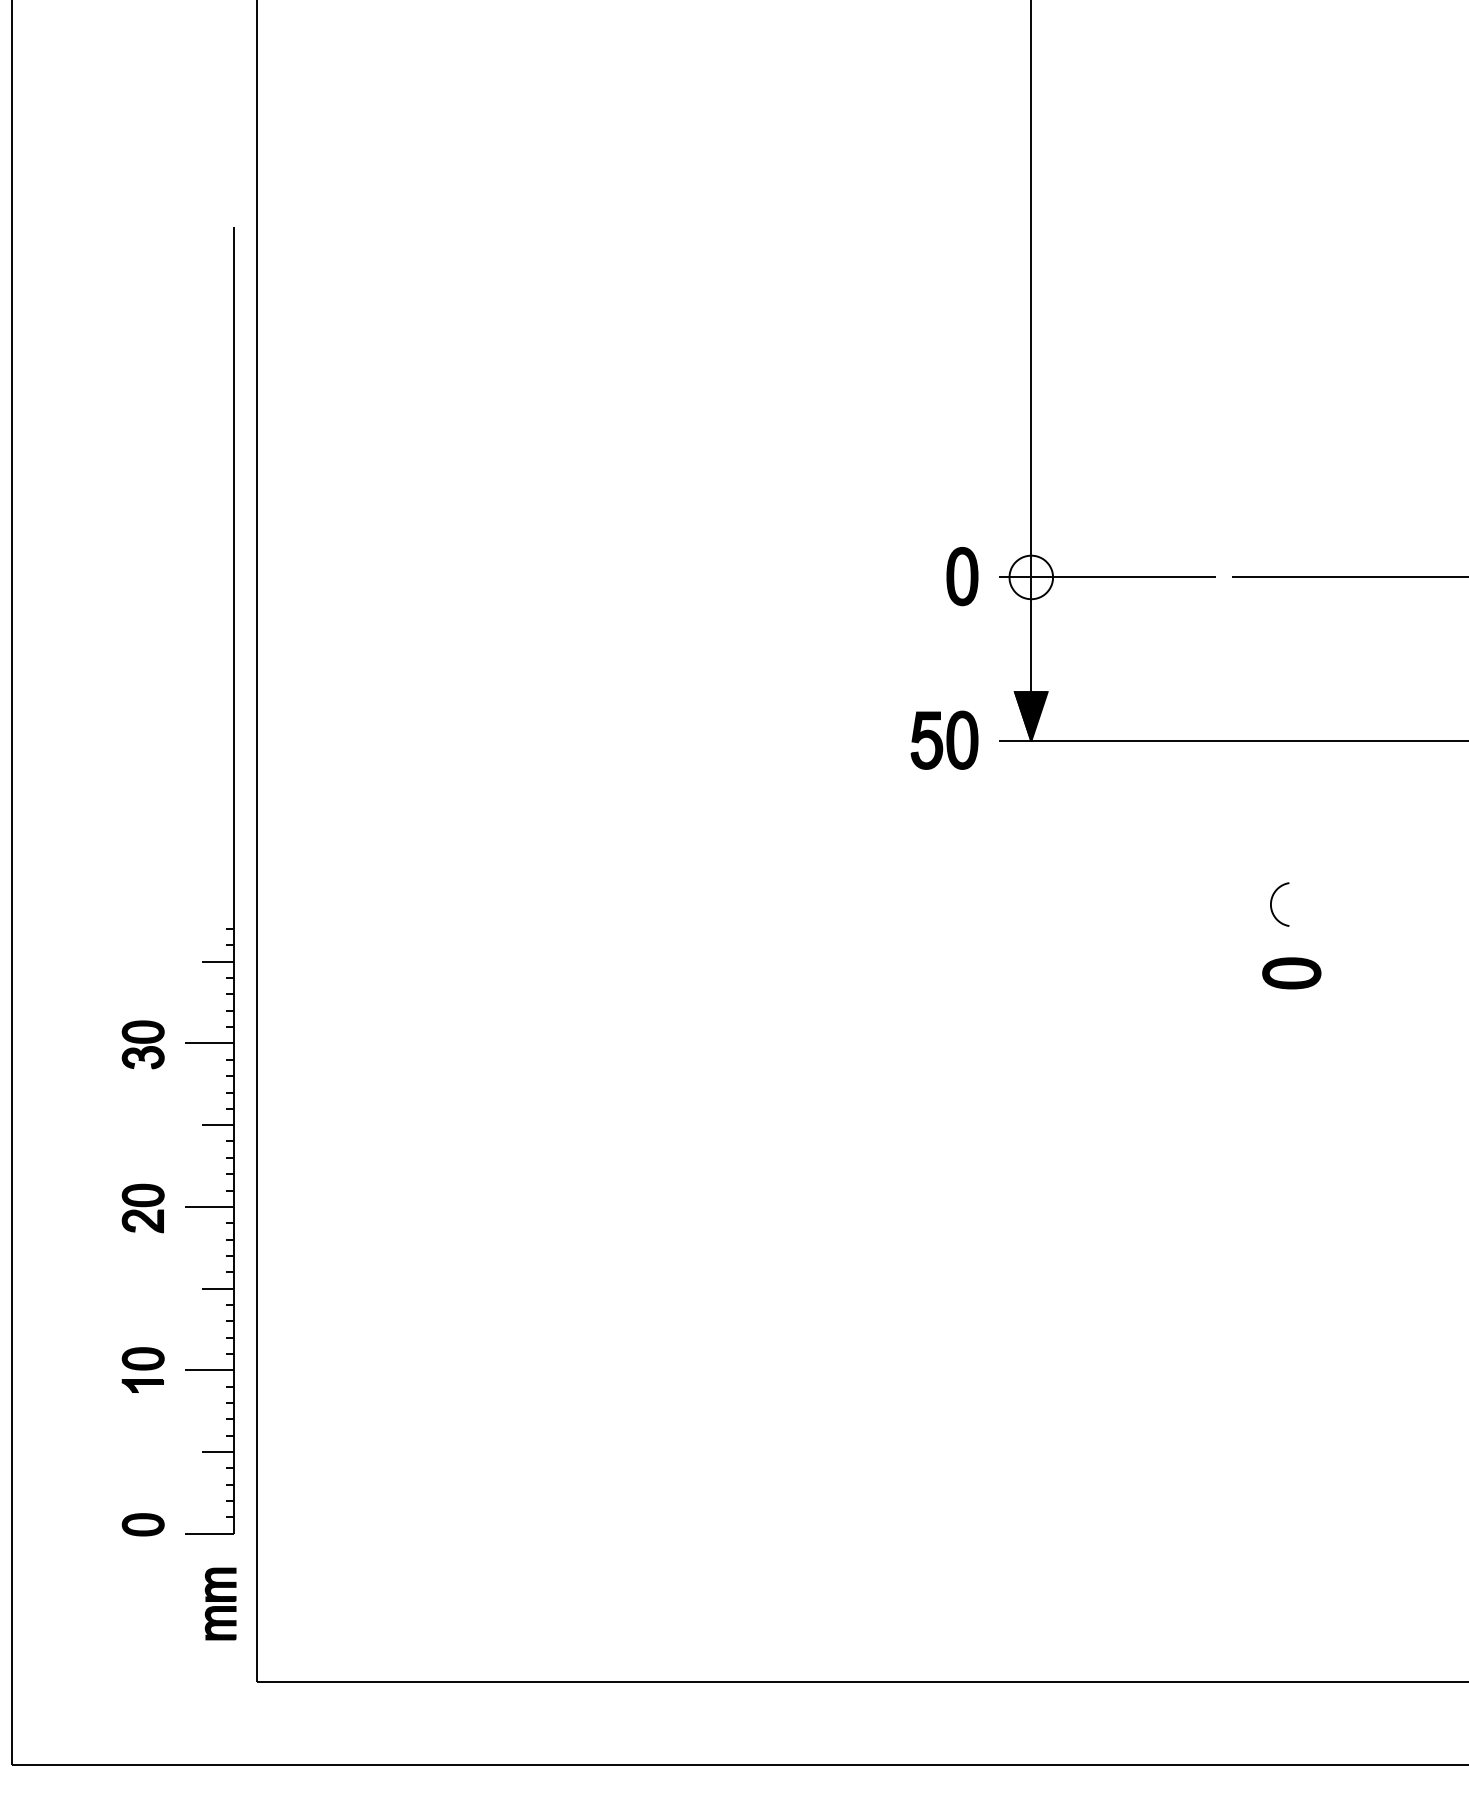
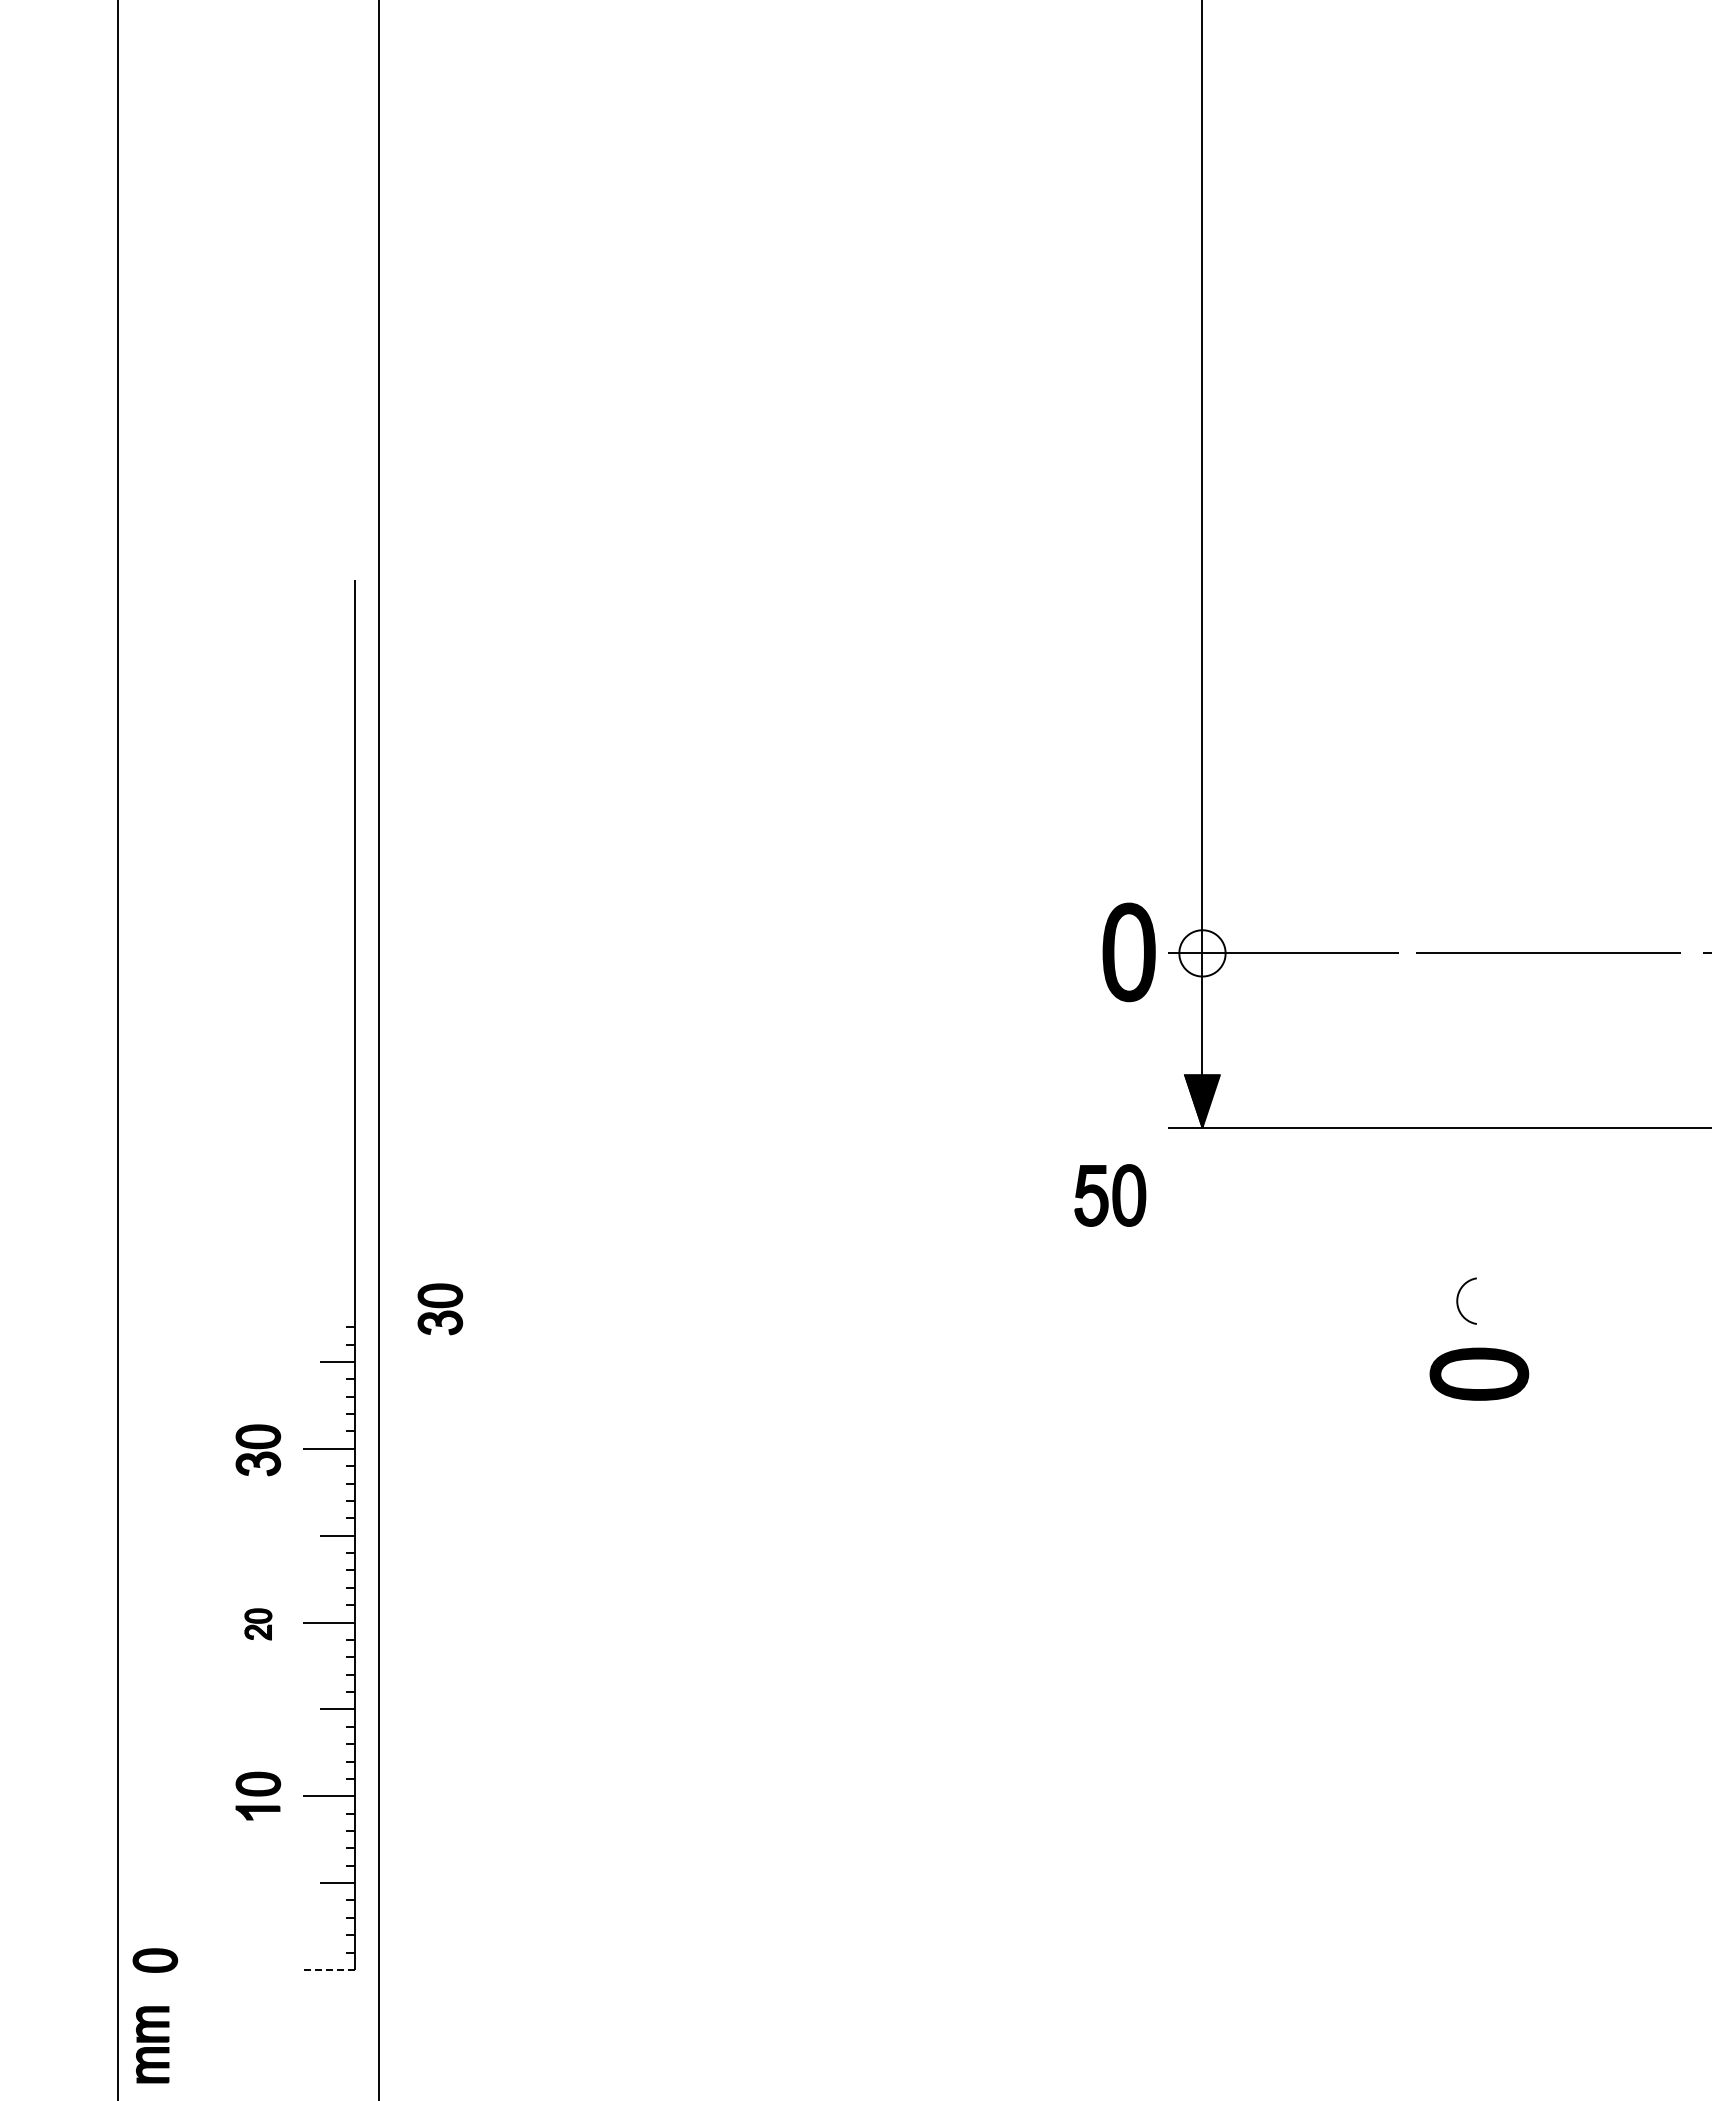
part: (962, 576) -> (1129, 952), size x1.6
part: (944, 740) -> (1110, 1195), moved
part: (314, 912) -> (440, 1309), added
part: (1291, 973) -> (1479, 1374), size x1.6
part: (143, 1208) -> (258, 1624), size x0.6
part: (143, 1524) -> (155, 1960), moved
line: (209, 1533) -> (328, 1969), solid -> dashed
part: (220, 1603) -> (152, 2044), moved

